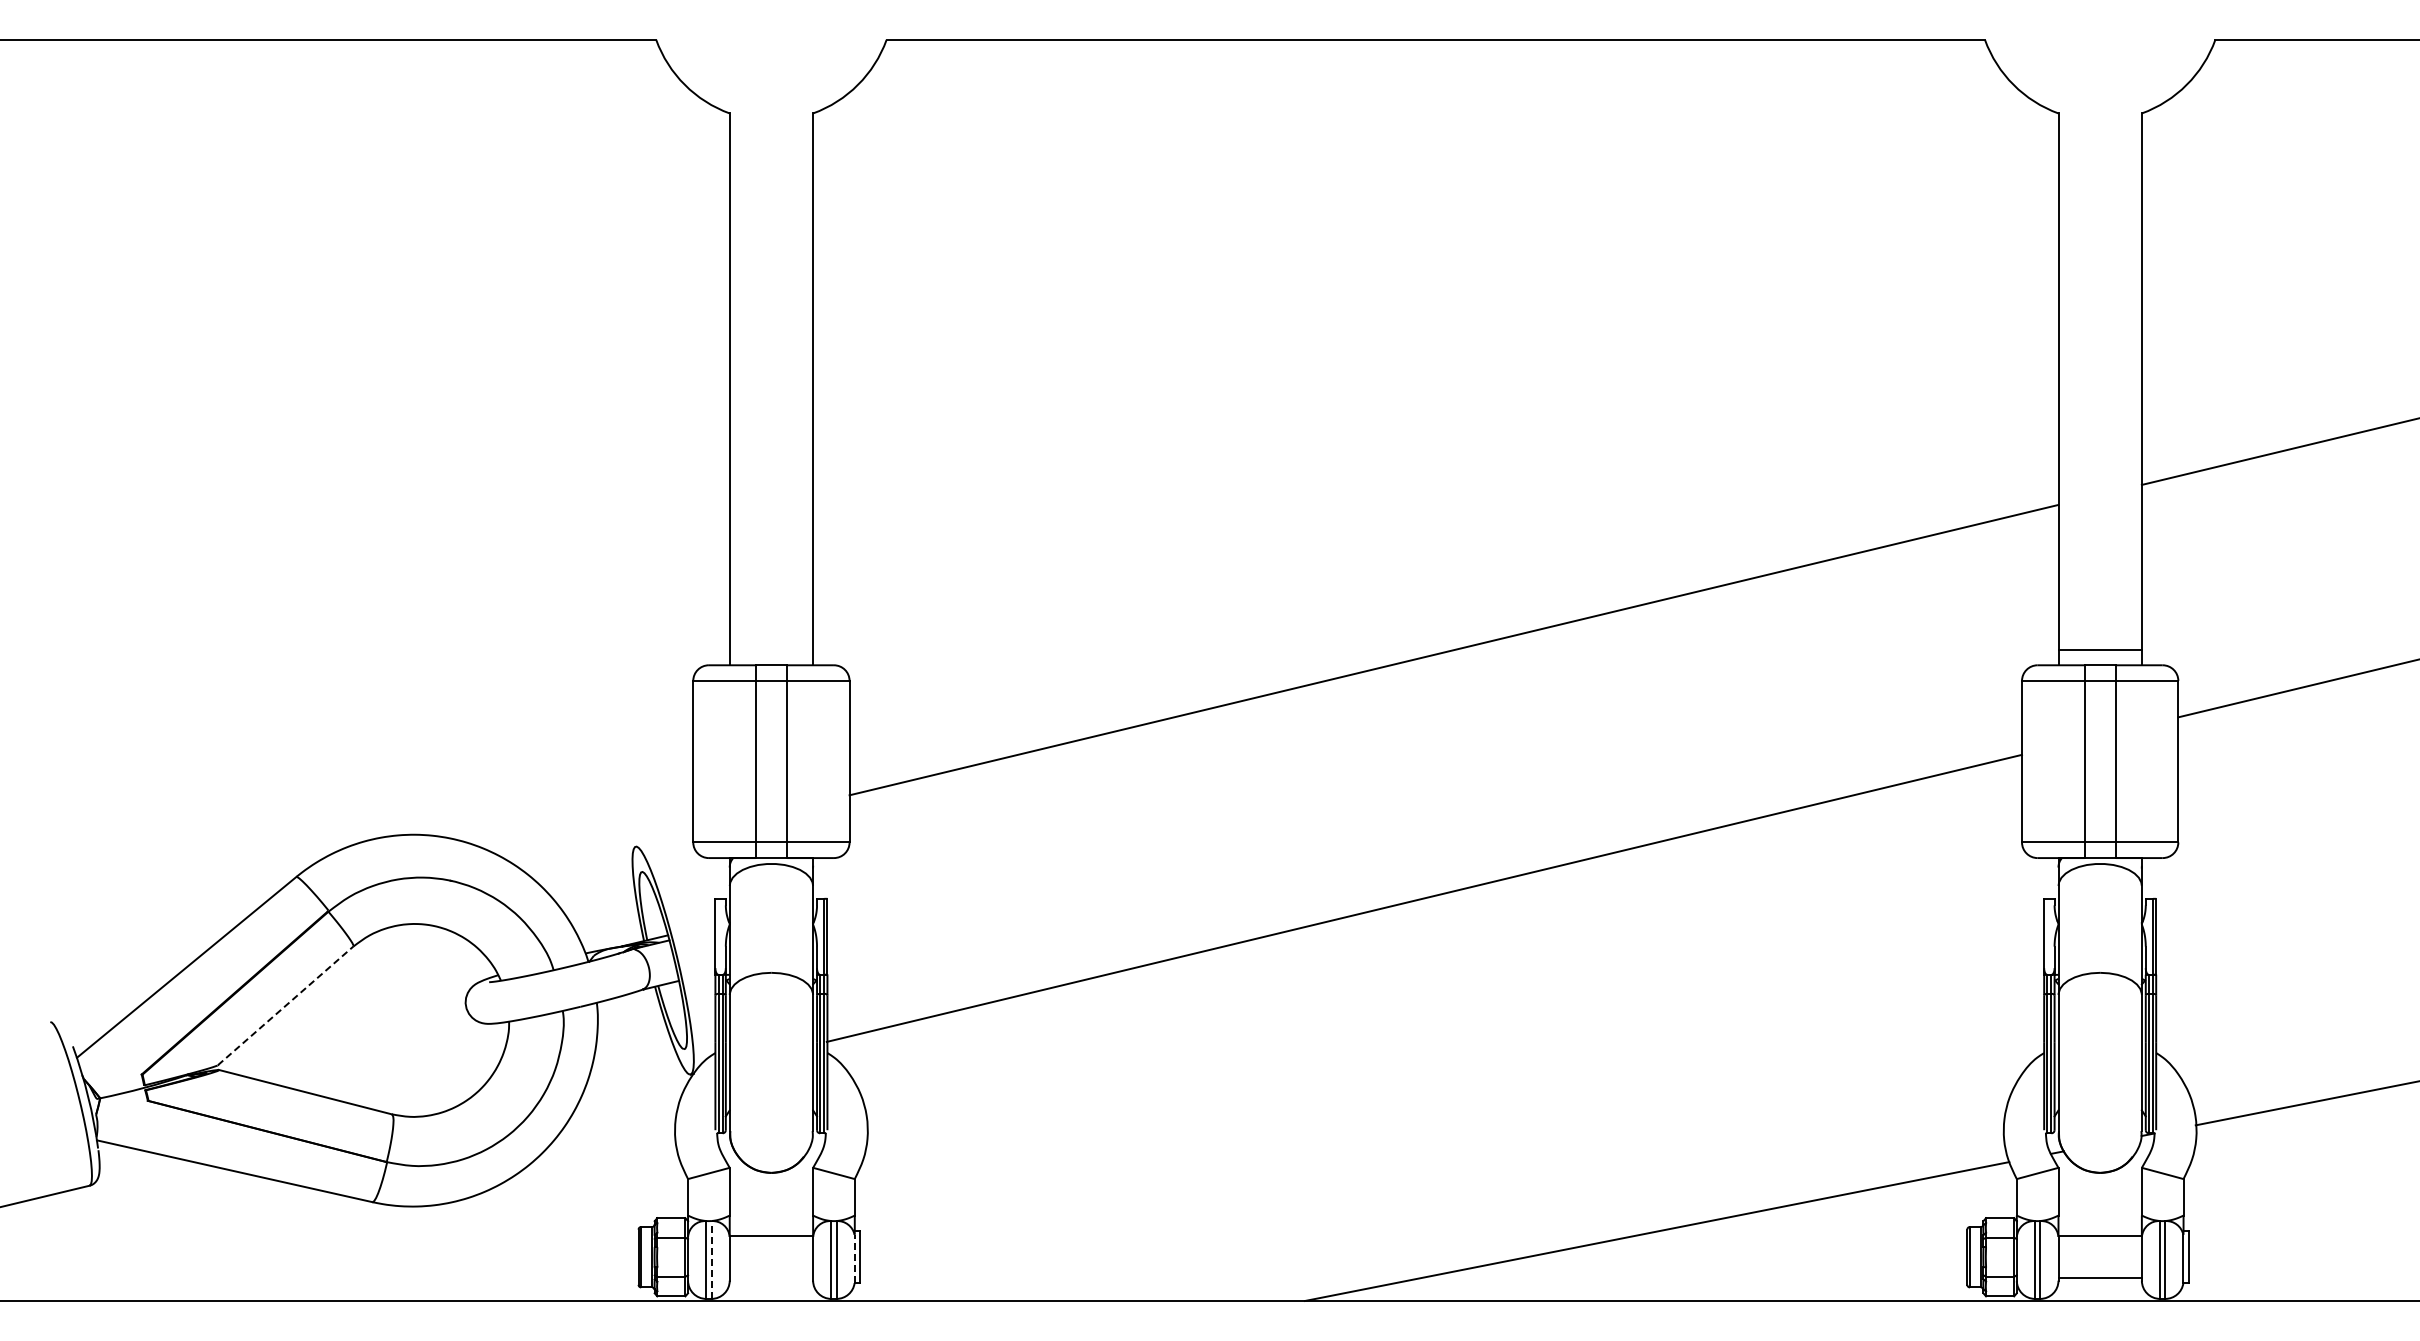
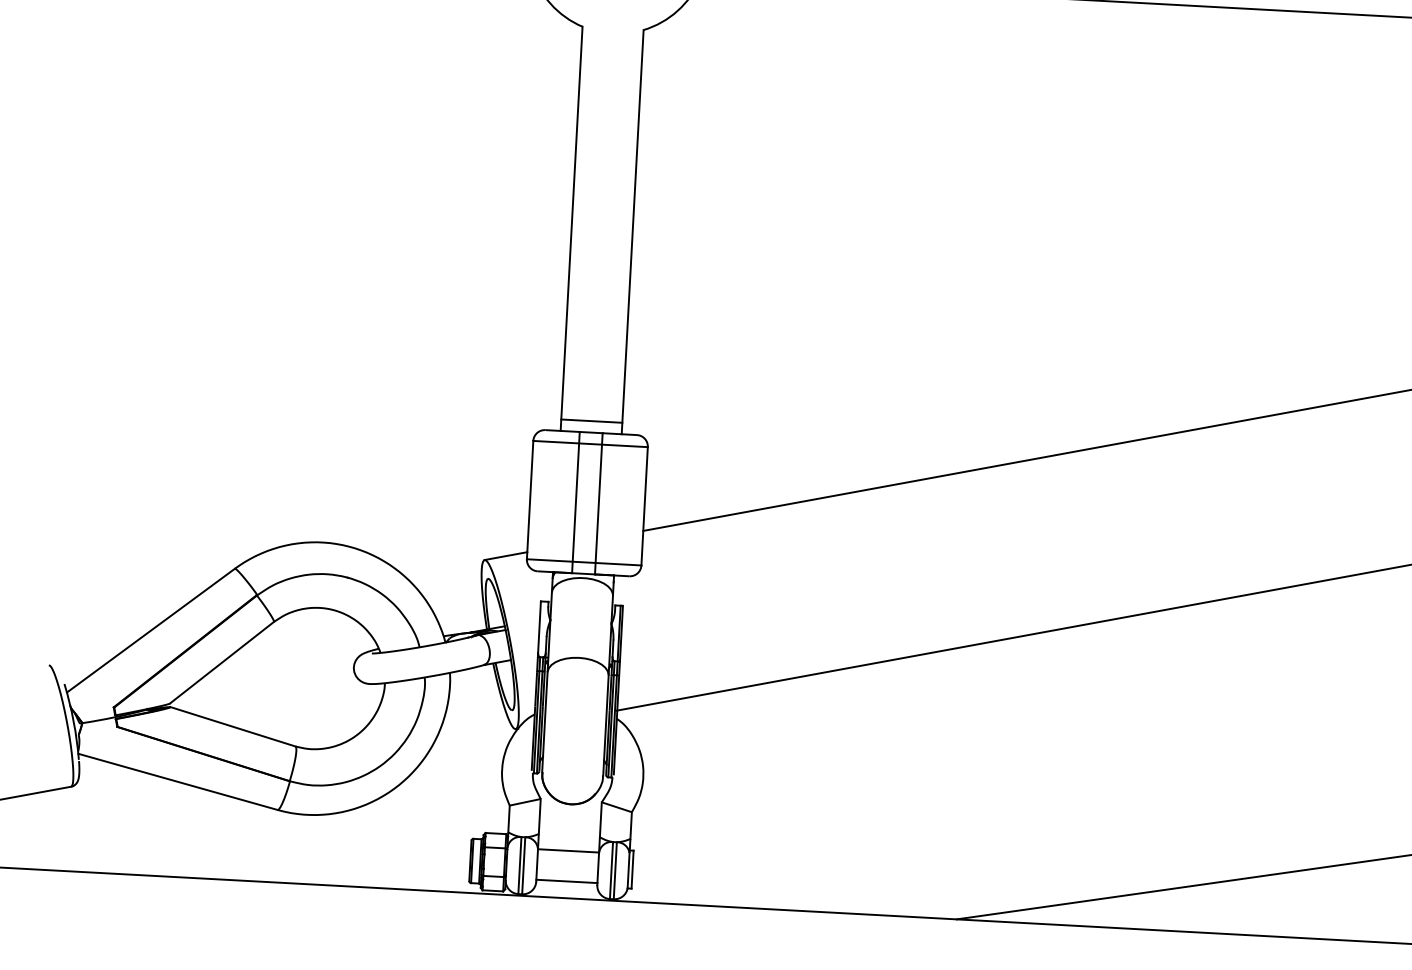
line: (771, 649) -> (591, 421), added
line: (664, 839) -> (505, 555), added
line: (286, 1005) -> (222, 662), dashed -> solid
line: (854, 1258) -> (628, 870), dashed -> solid
line: (711, 1259) -> (523, 865), dashed -> solid
line: (771, 1278) -> (566, 881), added

